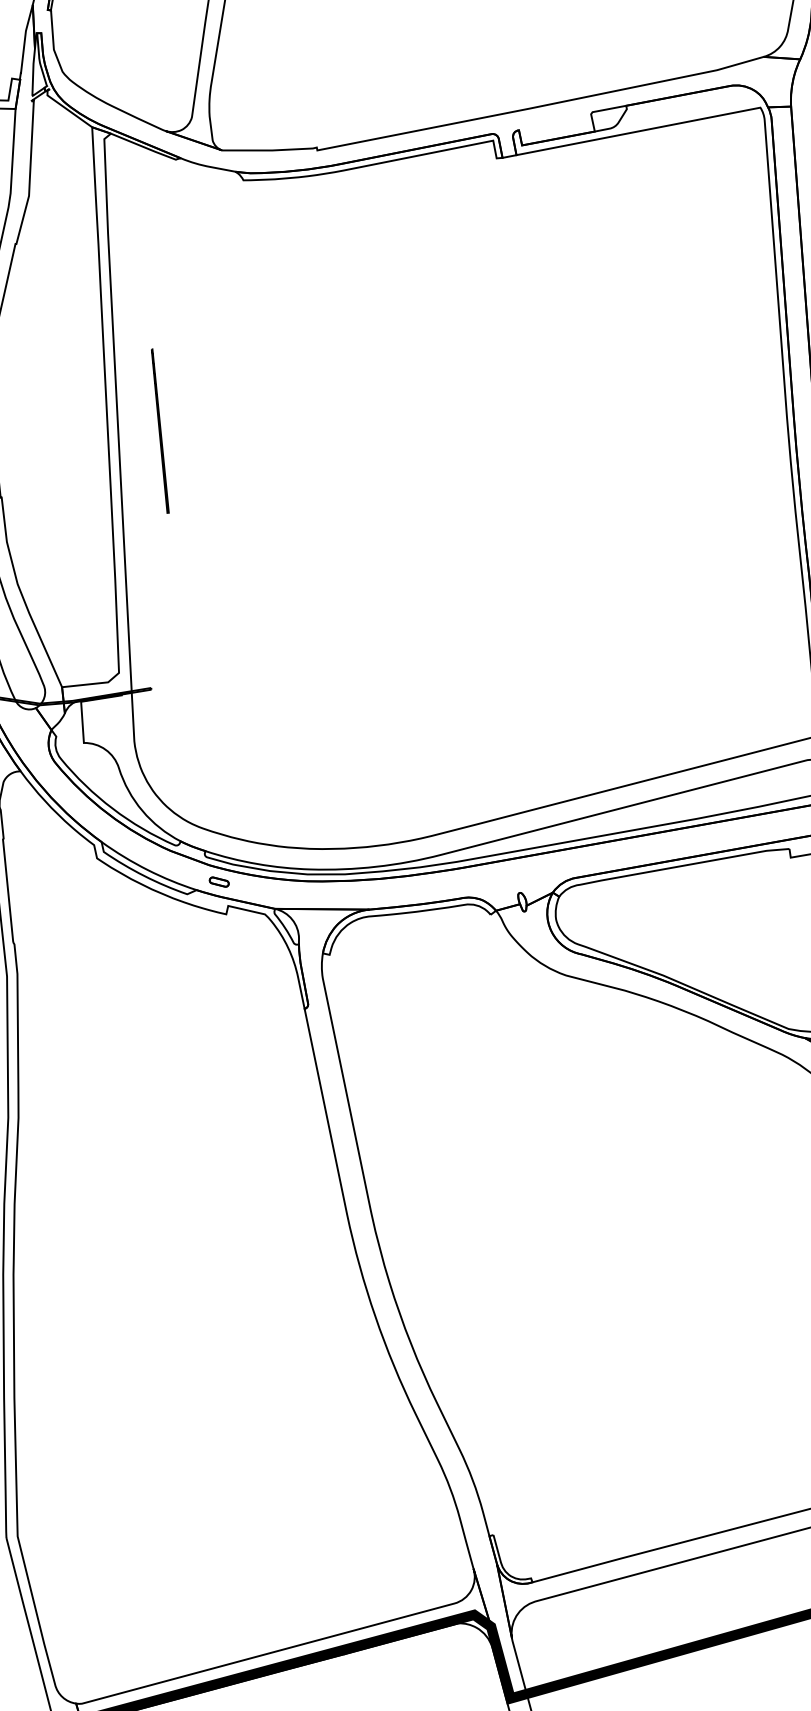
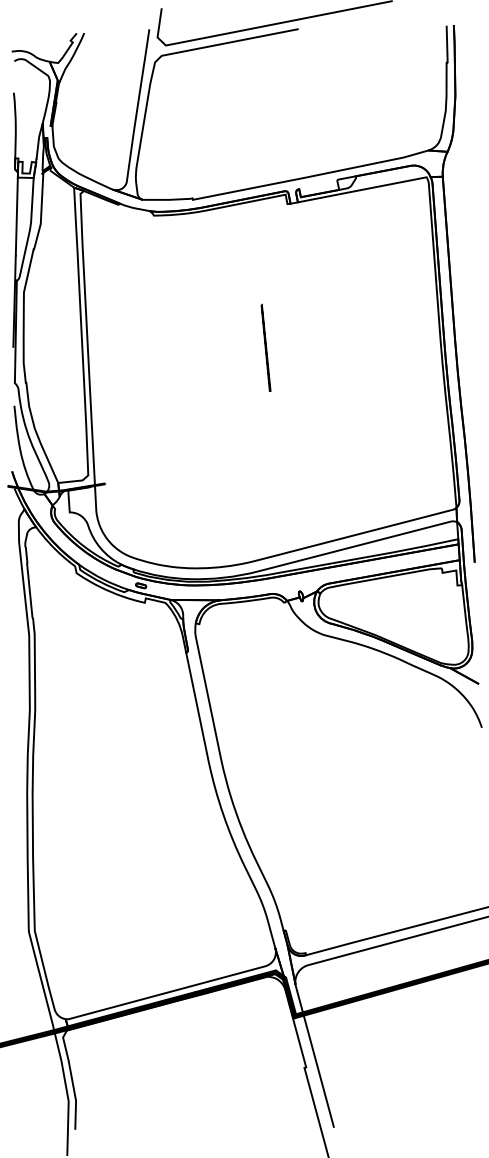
line: (159, 430) -> (265, 347), moved

